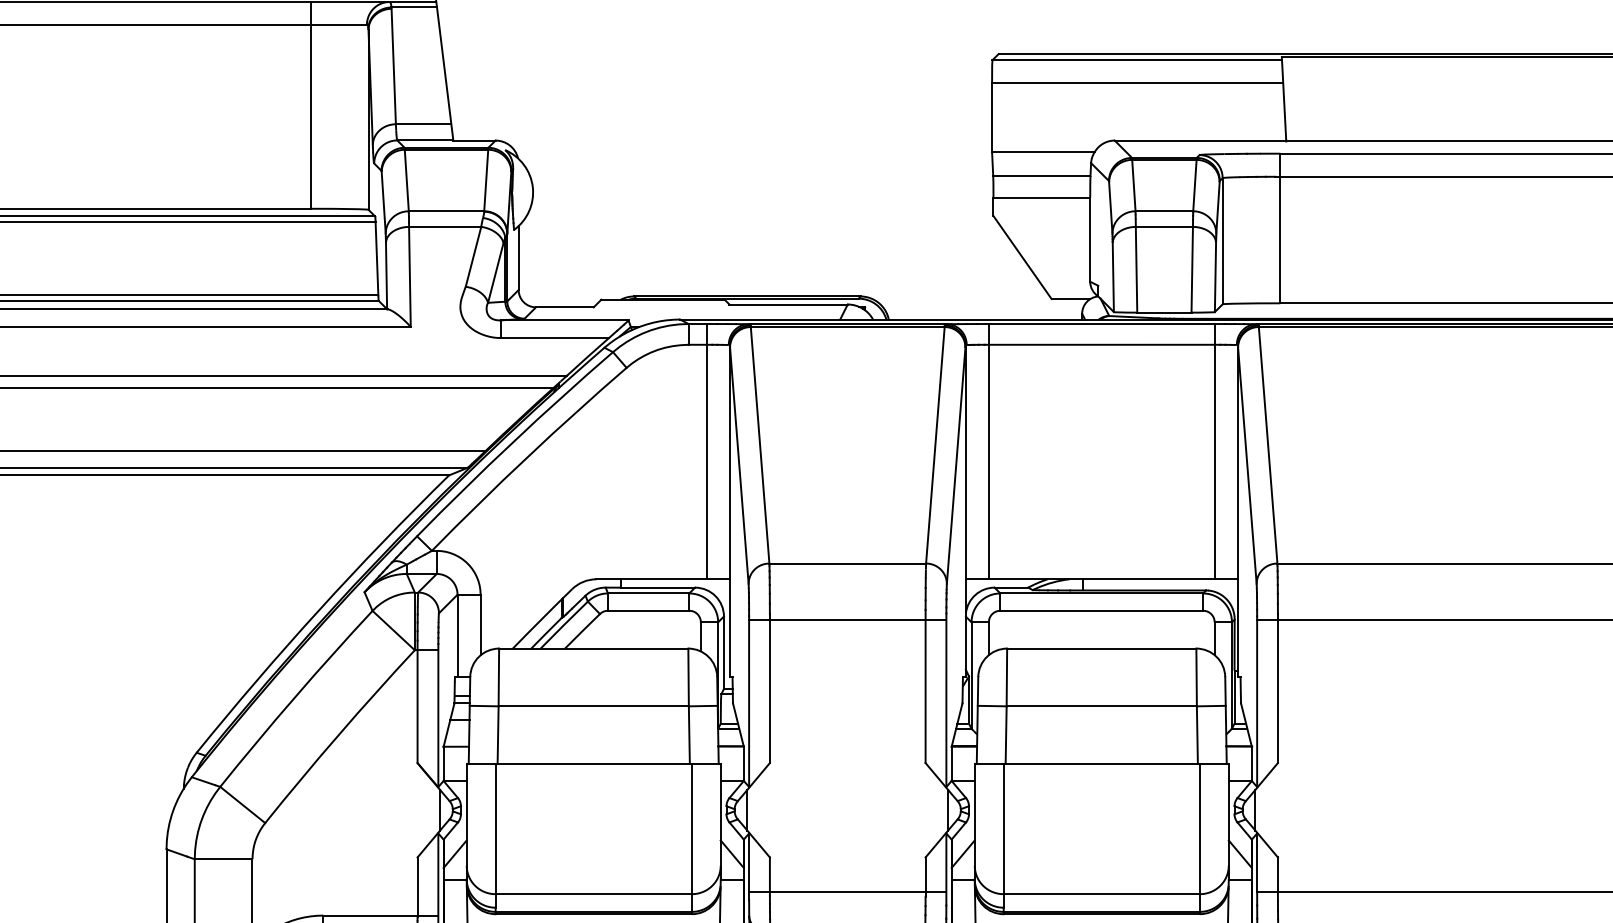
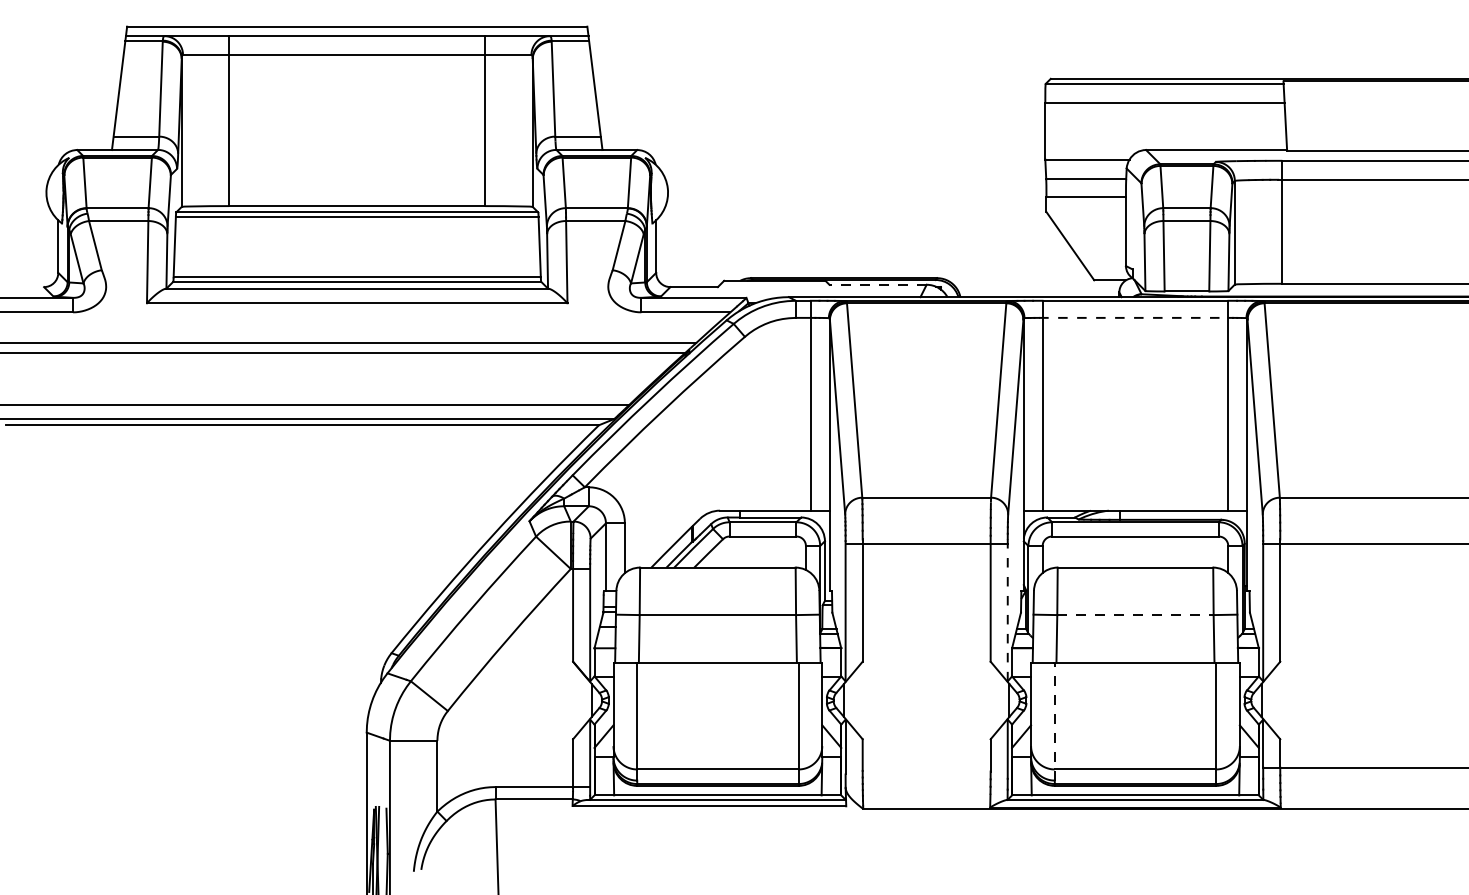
line: (789, 304) -> (878, 284), solid -> dashed
line: (1099, 344) -> (1133, 317), solid -> dashed
line: (946, 699) -> (1007, 609), solid -> dashed
line: (1101, 706) -> (1135, 615), solid -> dashed
line: (1003, 835) -> (1054, 721), solid -> dashed
line: (847, 891) -> (926, 767), removed

